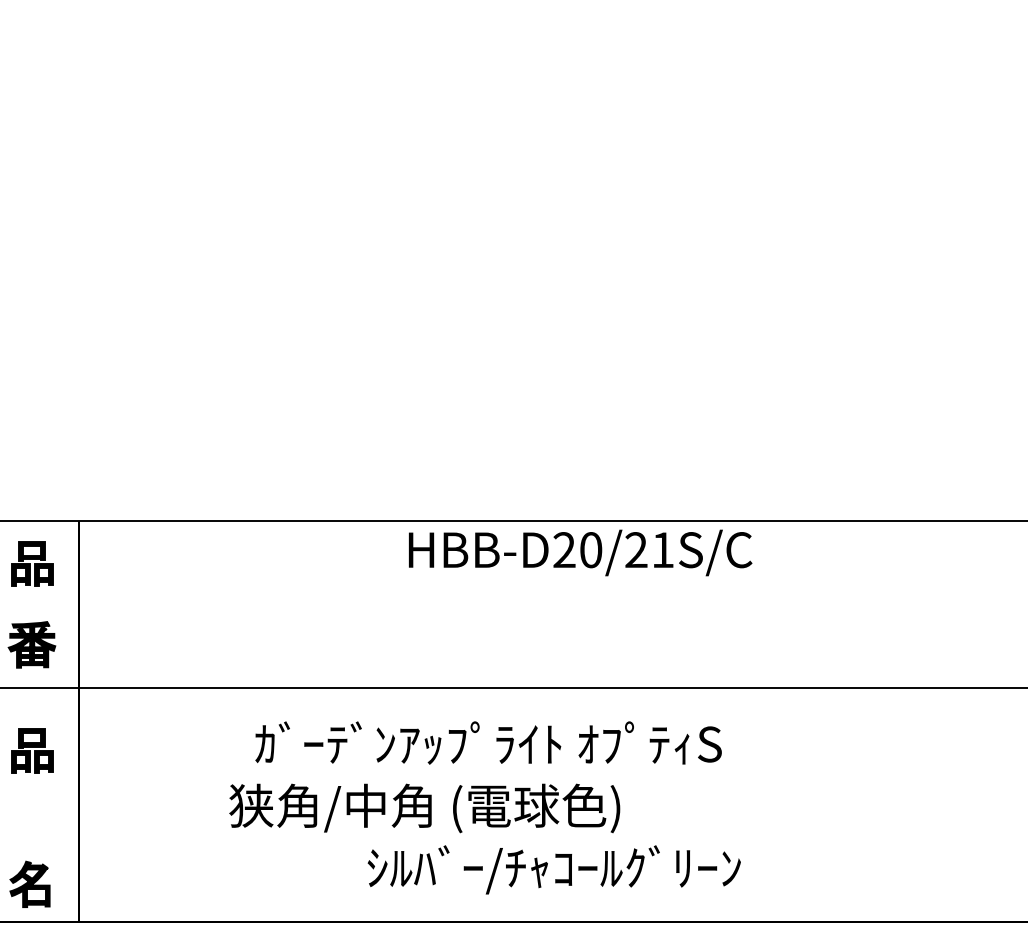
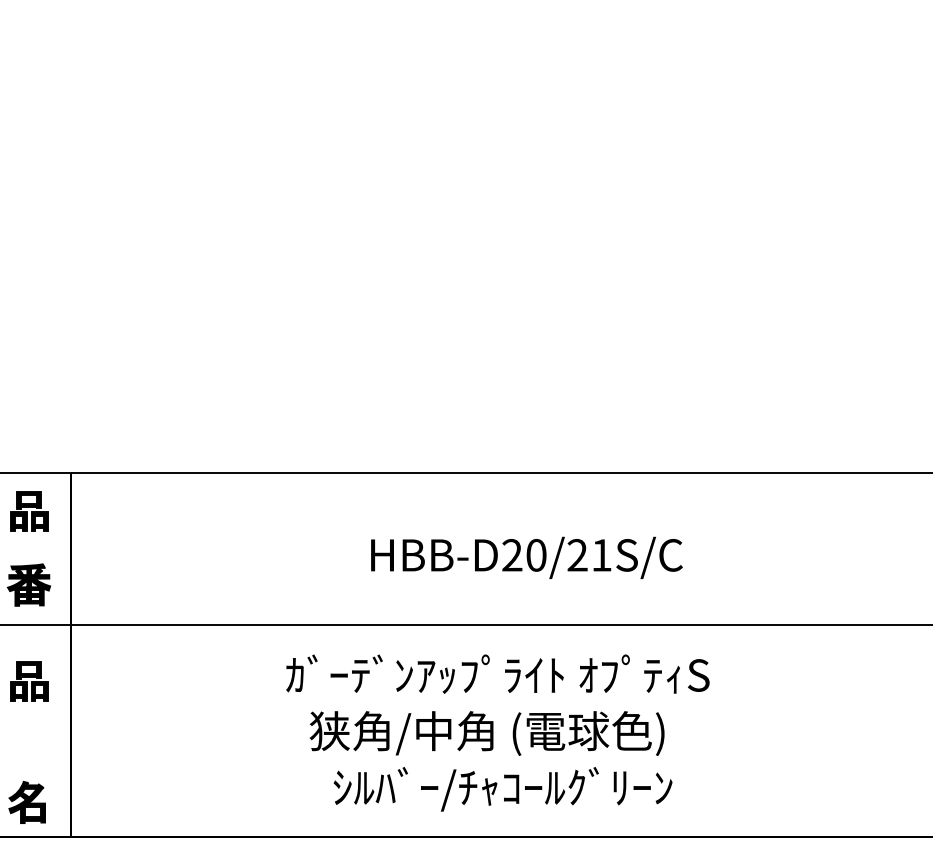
text: (580, 552) -> (526, 557), moved
text: (488, 742) -> (497, 673), moved
text: (424, 808) -> (486, 733), moved

